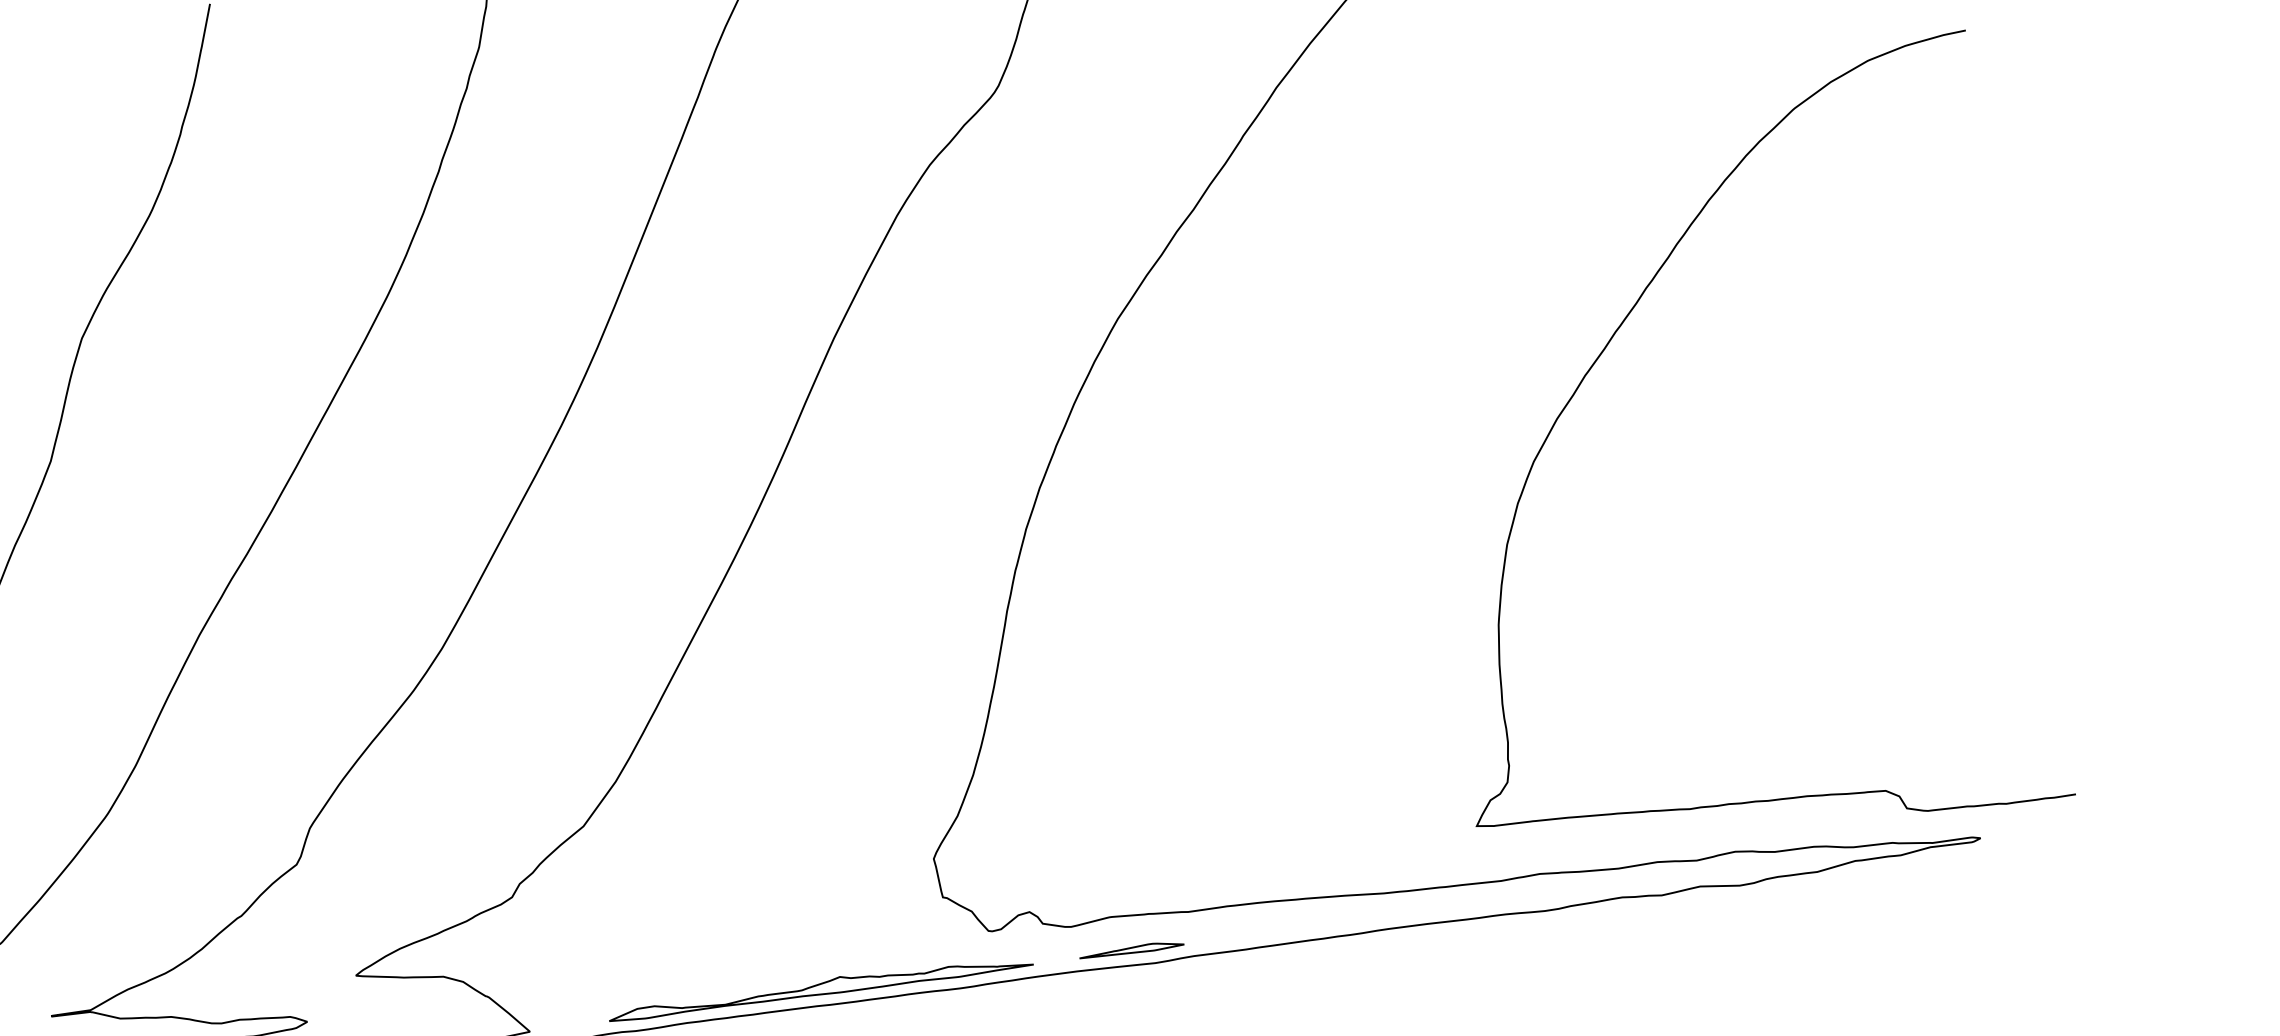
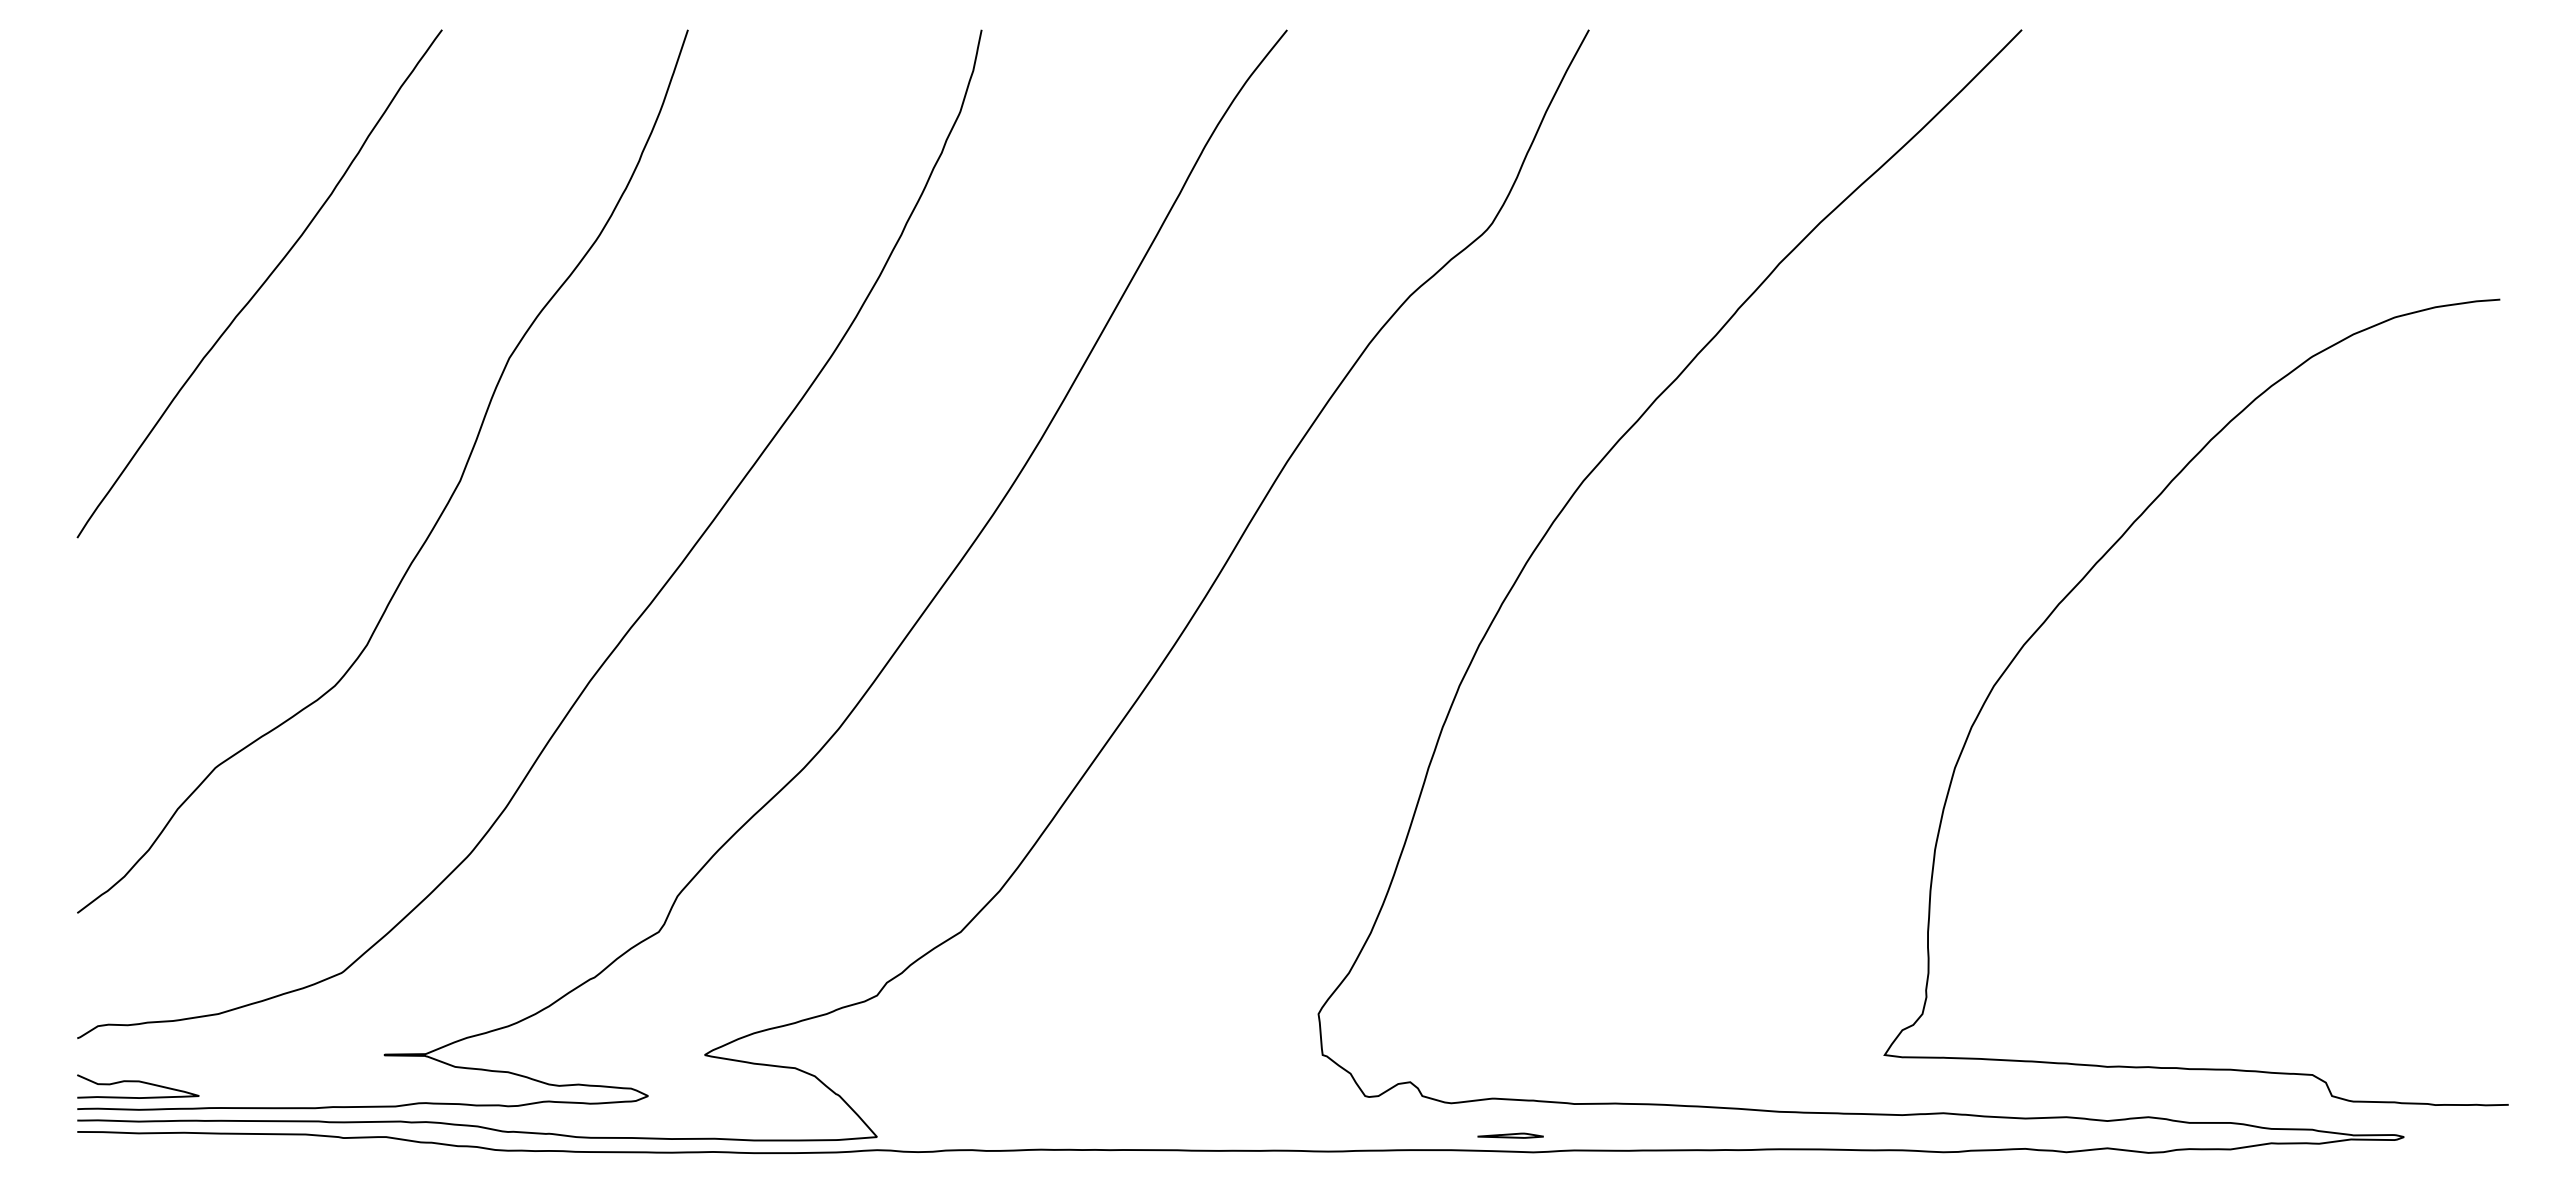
part: (1131, 949) -> (1510, 1135), size x0.6
part: (820, 987) -> (1183, 1131), removed

